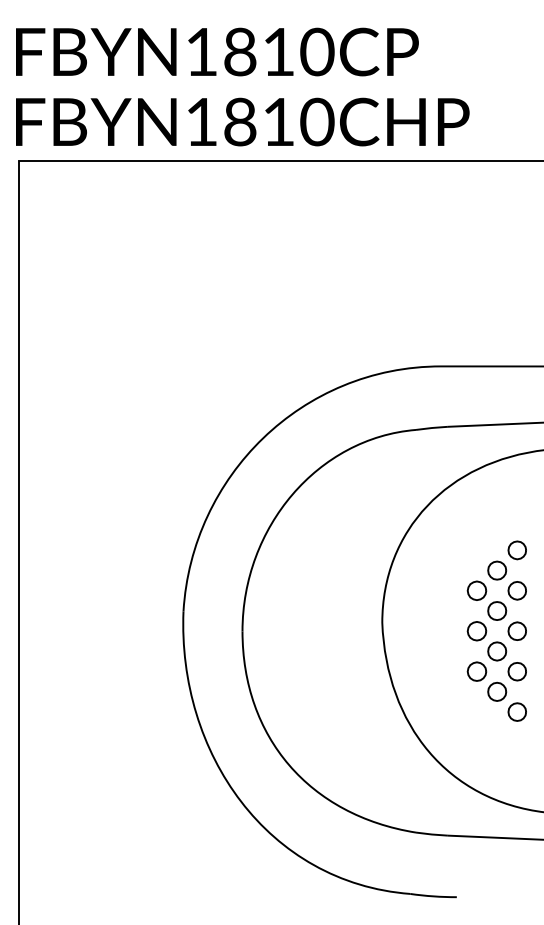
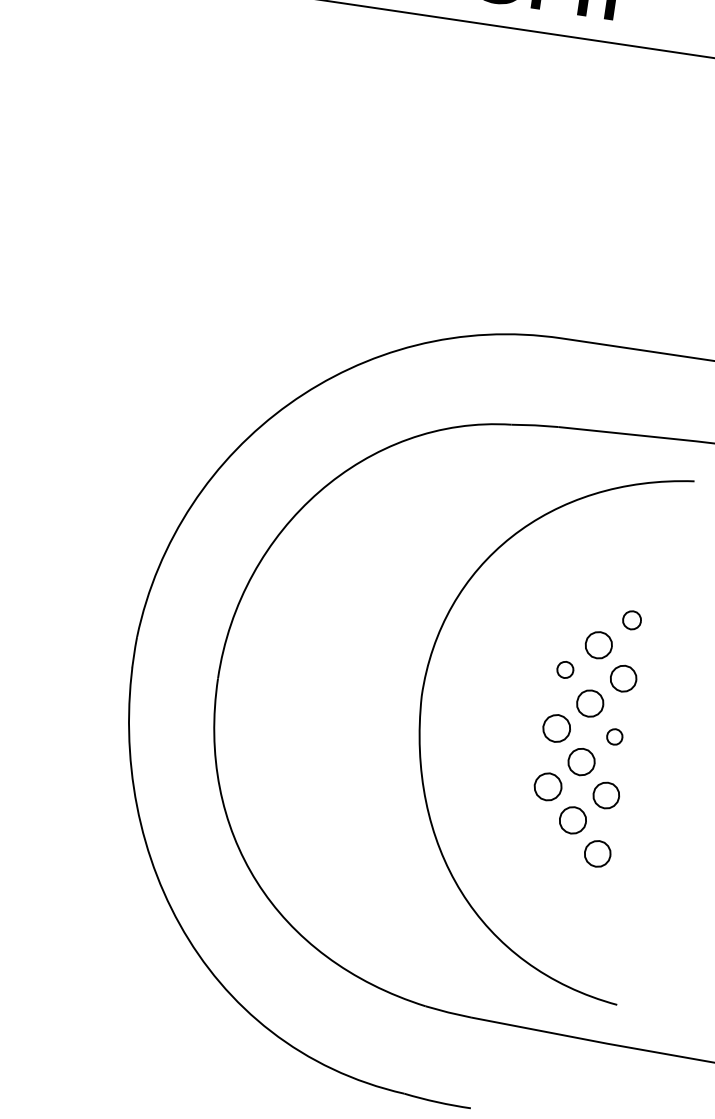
part: (516, 550) -> (631, 620), size x0.7
part: (476, 590) -> (564, 669), size x0.6
part: (516, 630) -> (613, 735), size x0.6

